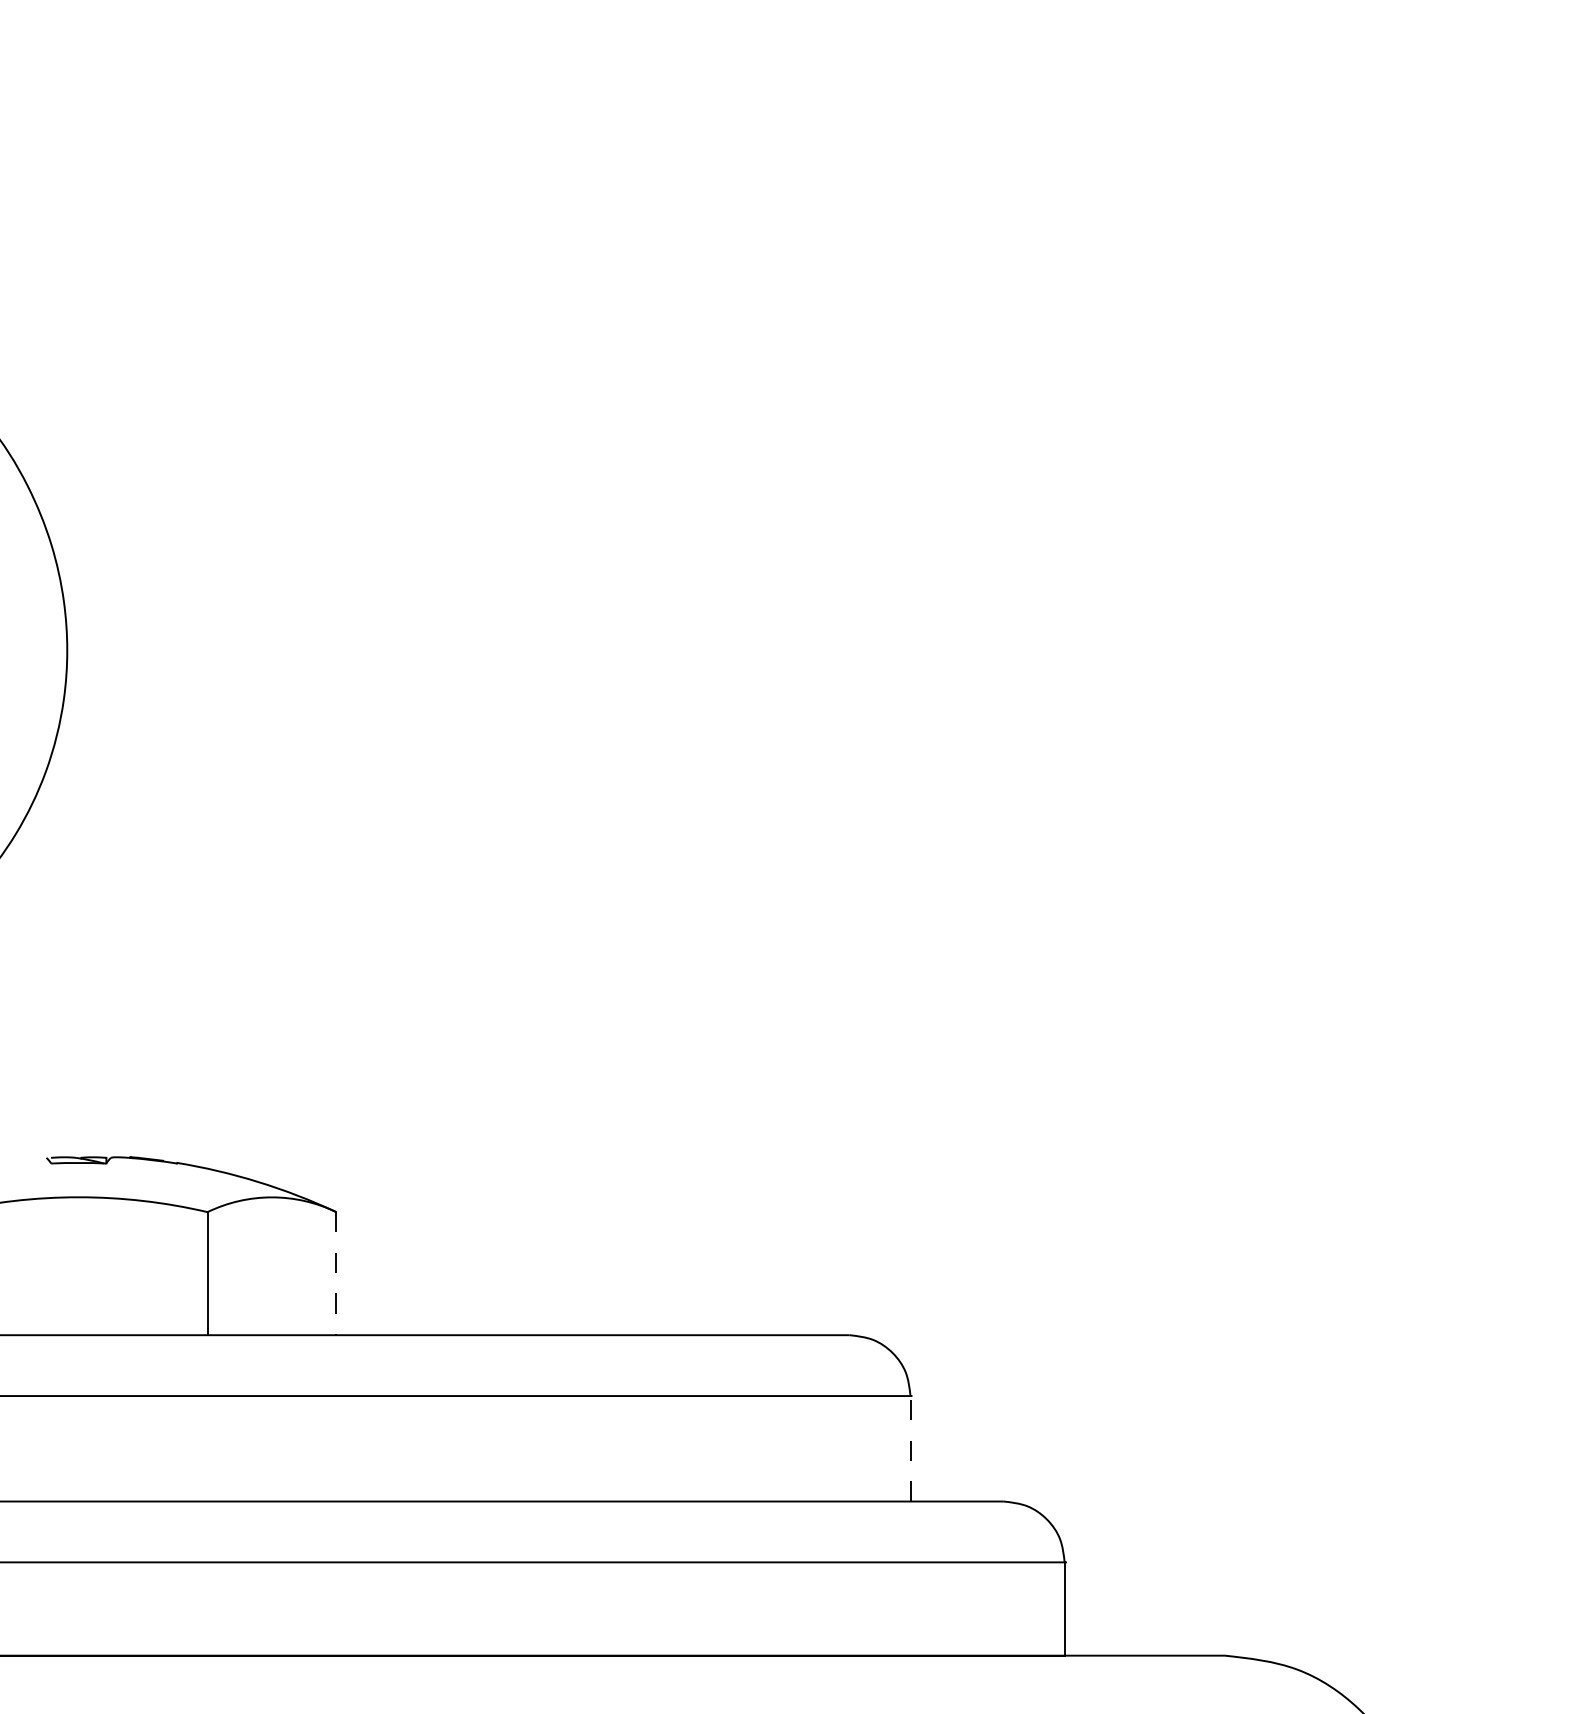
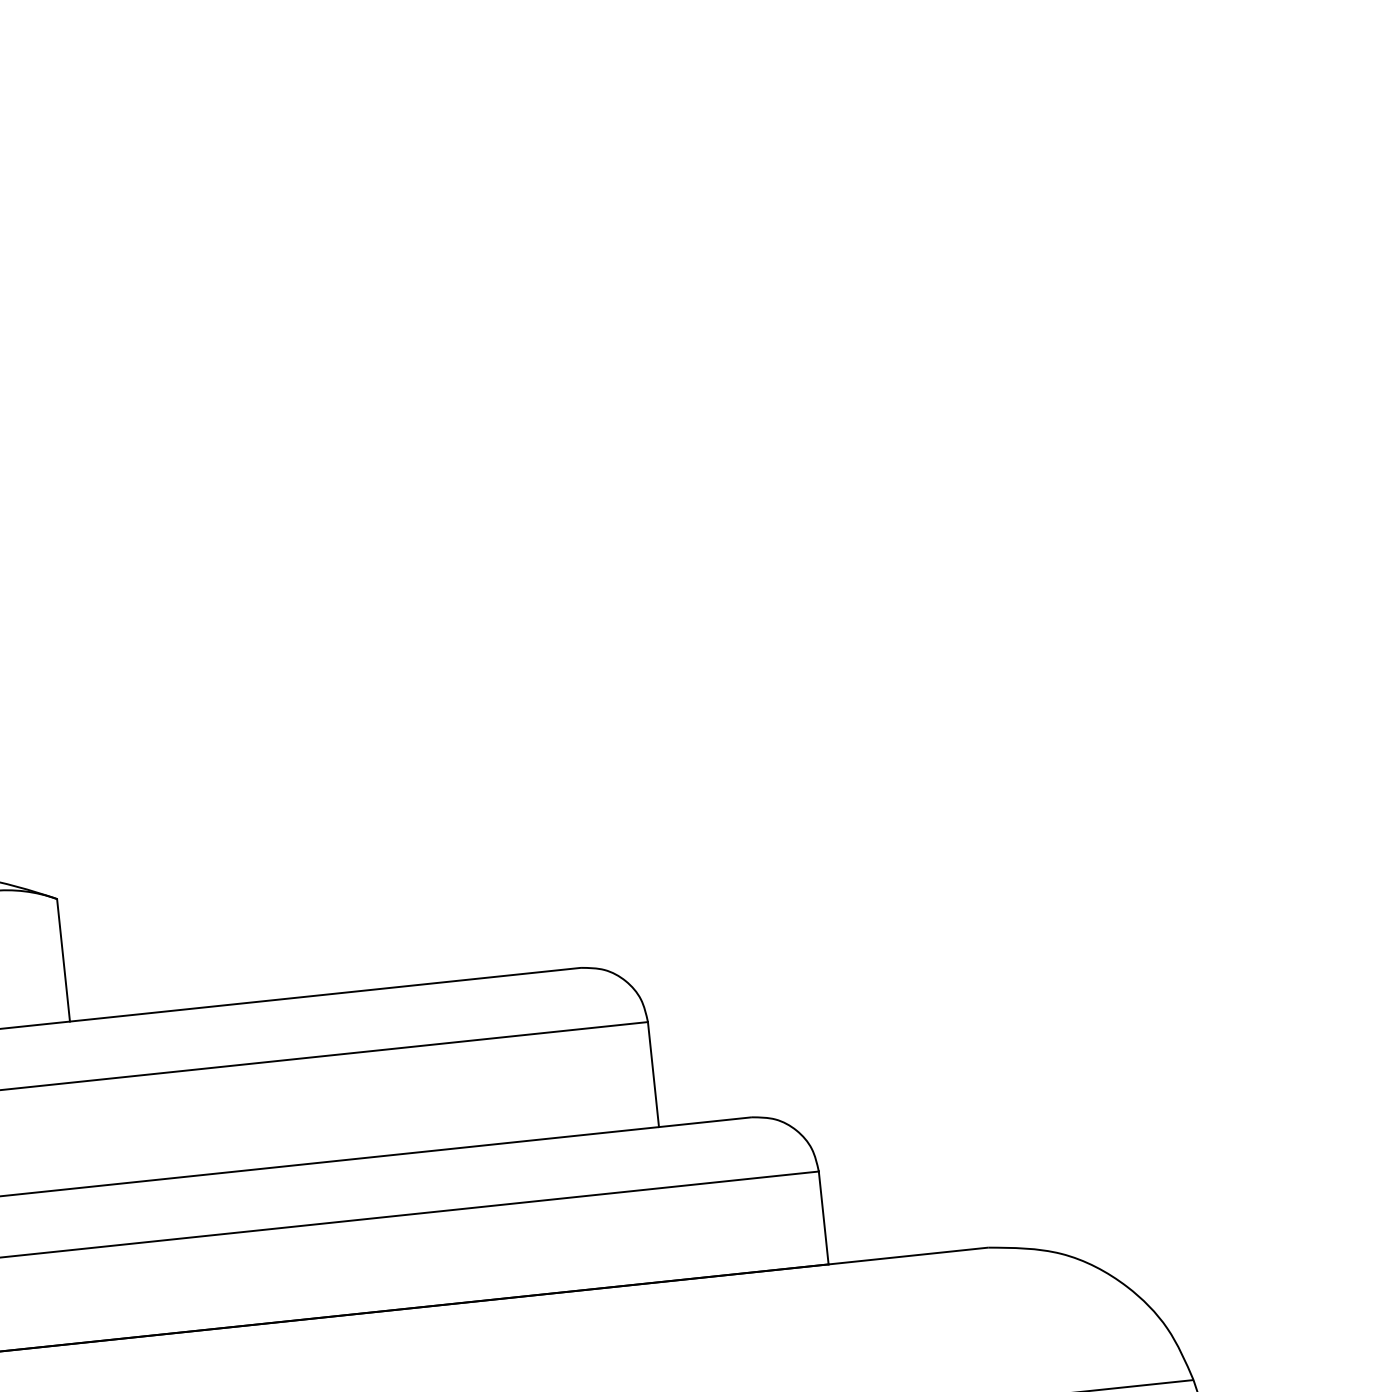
line: (336, 1273) -> (63, 960), dashed -> solid
line: (910, 1448) -> (653, 1074), dashed -> solid

